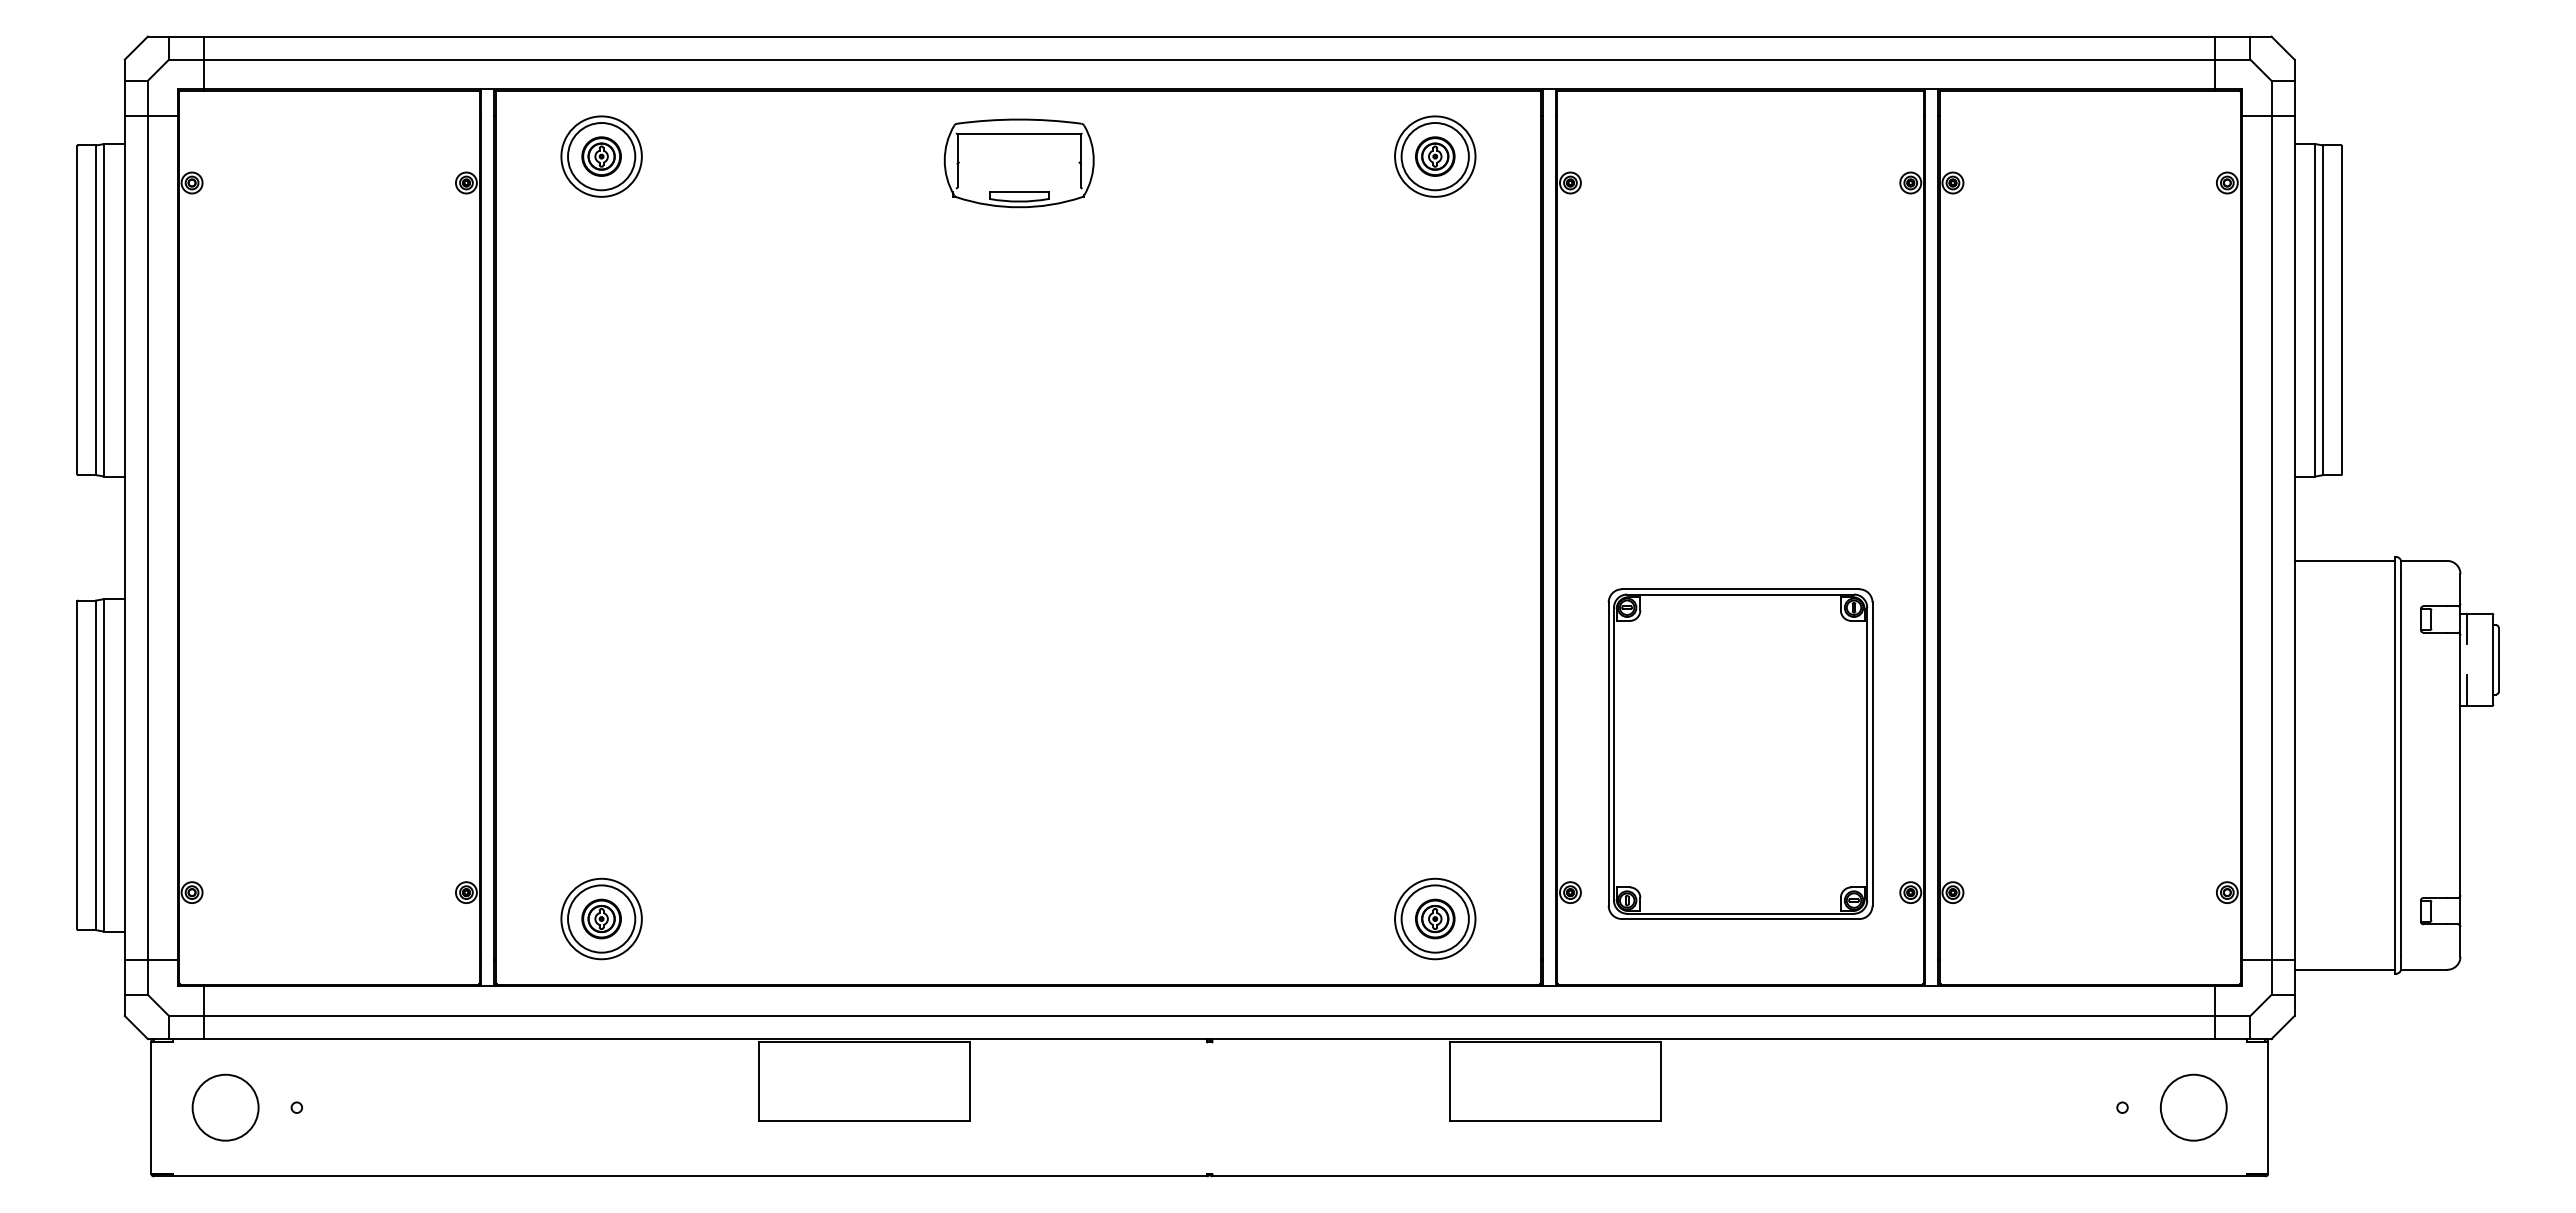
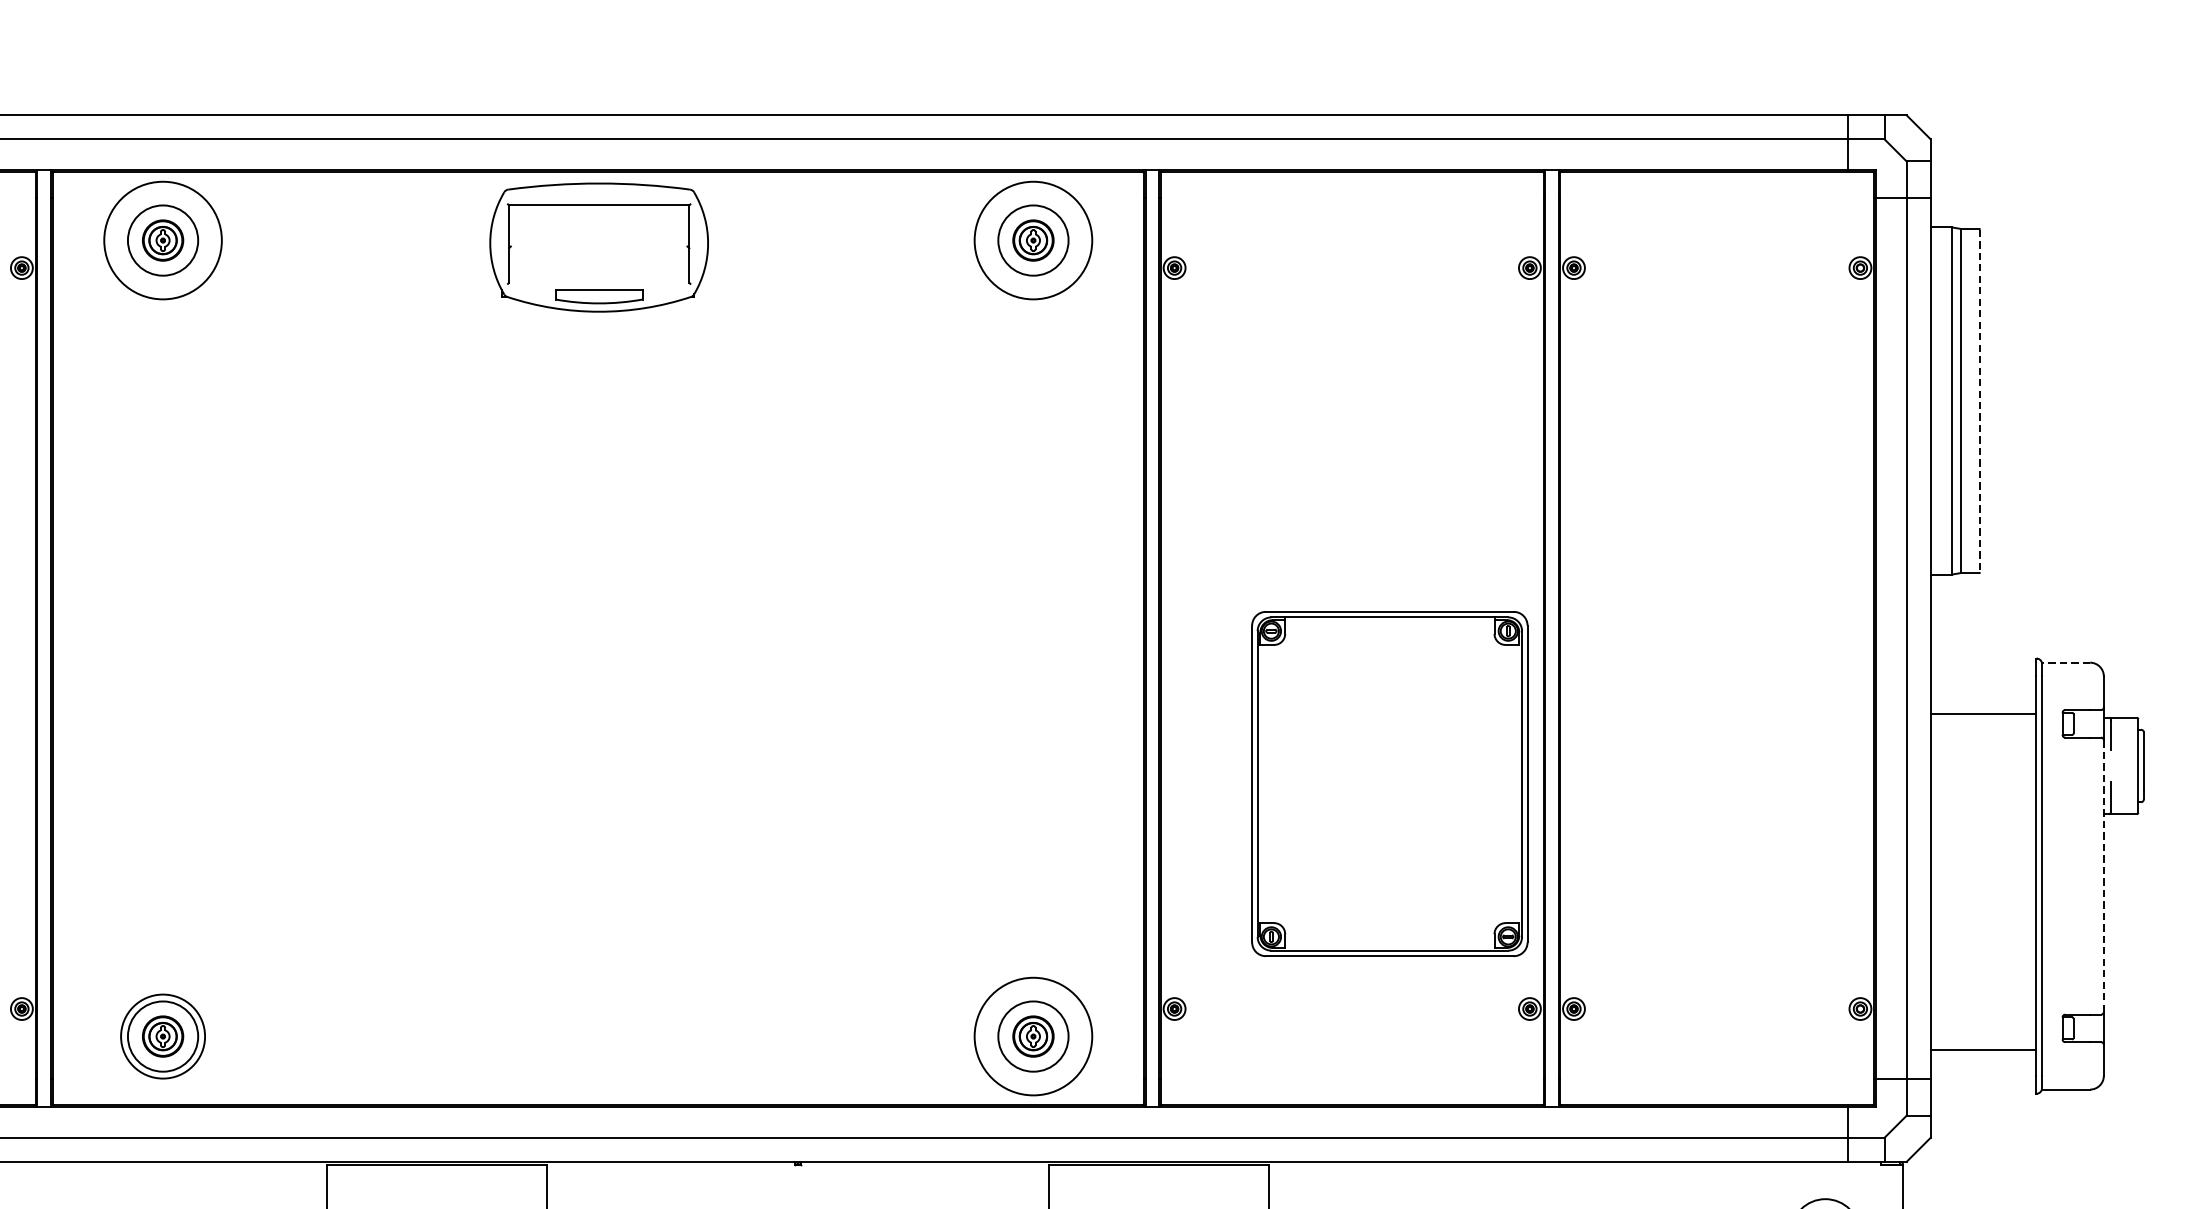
circle: (601, 156) -> (162, 240), size x1.4
circle: (1435, 156) -> (1033, 240), size x1.4
part: (1018, 163) -> (598, 247), size x1.4
line: (2342, 310) -> (1980, 401), solid -> dashed
line: (2344, 560) -> (1982, 713), moved
line: (2423, 560) -> (2065, 662), solid -> dashed
part: (1740, 753) -> (1389, 783), moved
line: (2460, 764) -> (2103, 875), solid -> dashed
circle: (1435, 918) -> (1033, 1036), size x1.4
line: (2344, 969) -> (1982, 1049), moved

